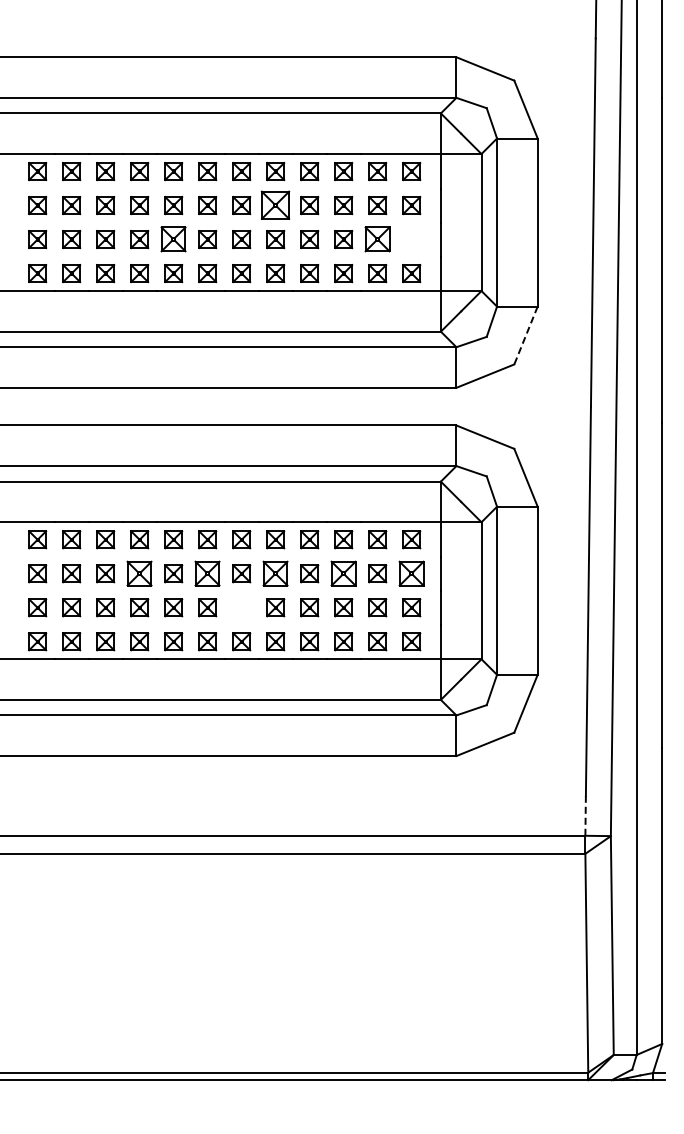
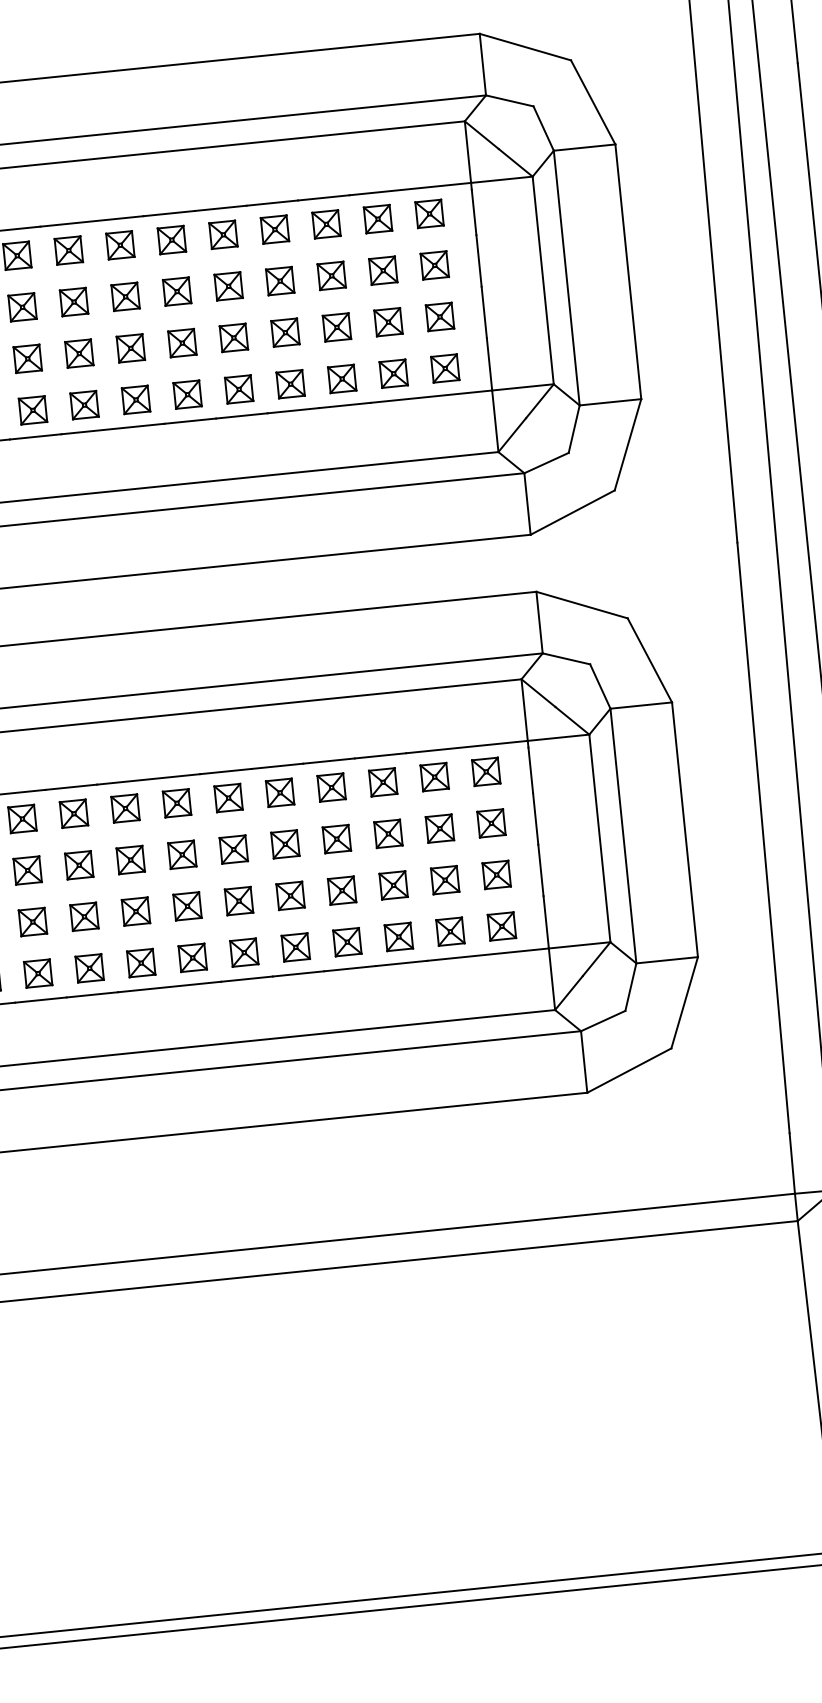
part: (275, 205) -> (228, 286), size x0.62
part: (173, 239) -> (79, 353), size x0.71
part: (377, 239) -> (388, 322), size x0.71
part: (411, 239) -> (439, 316), added
line: (525, 335) -> (627, 444), dashed -> solid
part: (139, 573) -> (78, 864), size x0.71
part: (207, 573) -> (181, 854), size x0.71
part: (275, 573) -> (285, 843), size x0.71
part: (343, 573) -> (388, 833), size x0.71
part: (411, 573) -> (491, 823), size x0.71
part: (241, 607) -> (238, 900), added
line: (585, 815) -> (792, 1162), dashed -> solid

